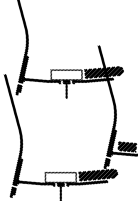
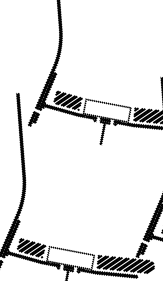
hatch: (38, 73) -> (66, 100), added
hatch: (33, 175) -> (31, 247), added

